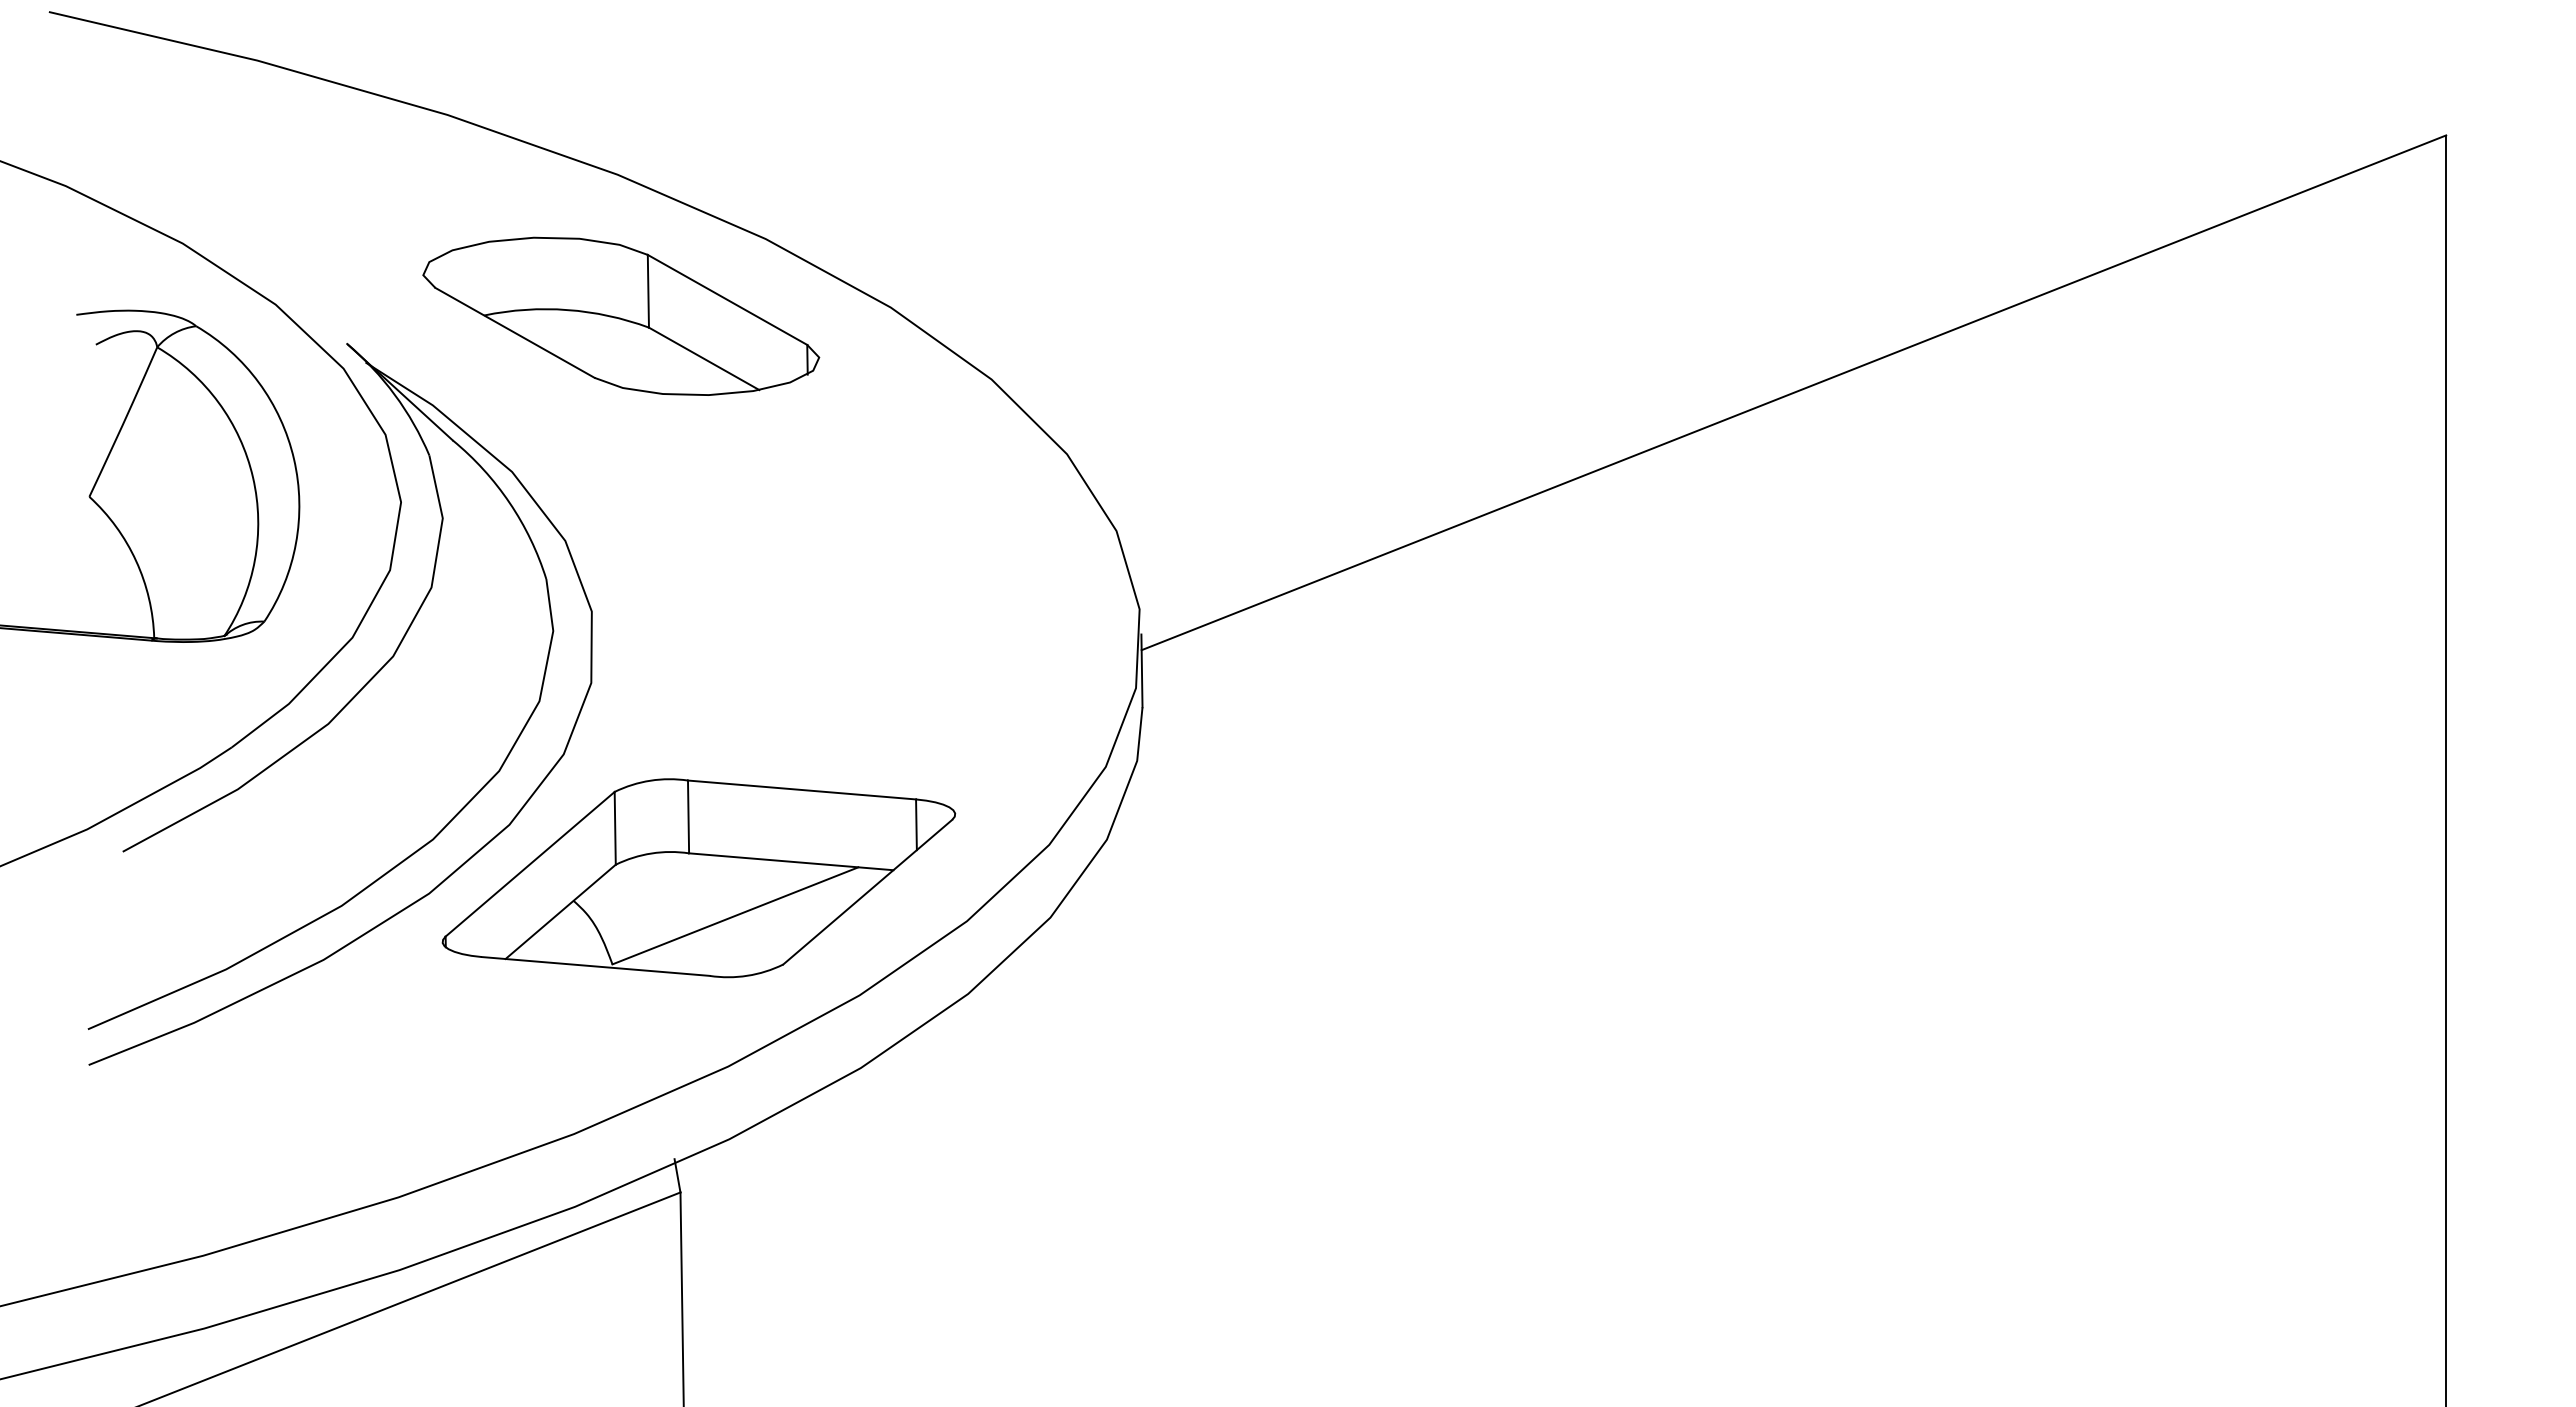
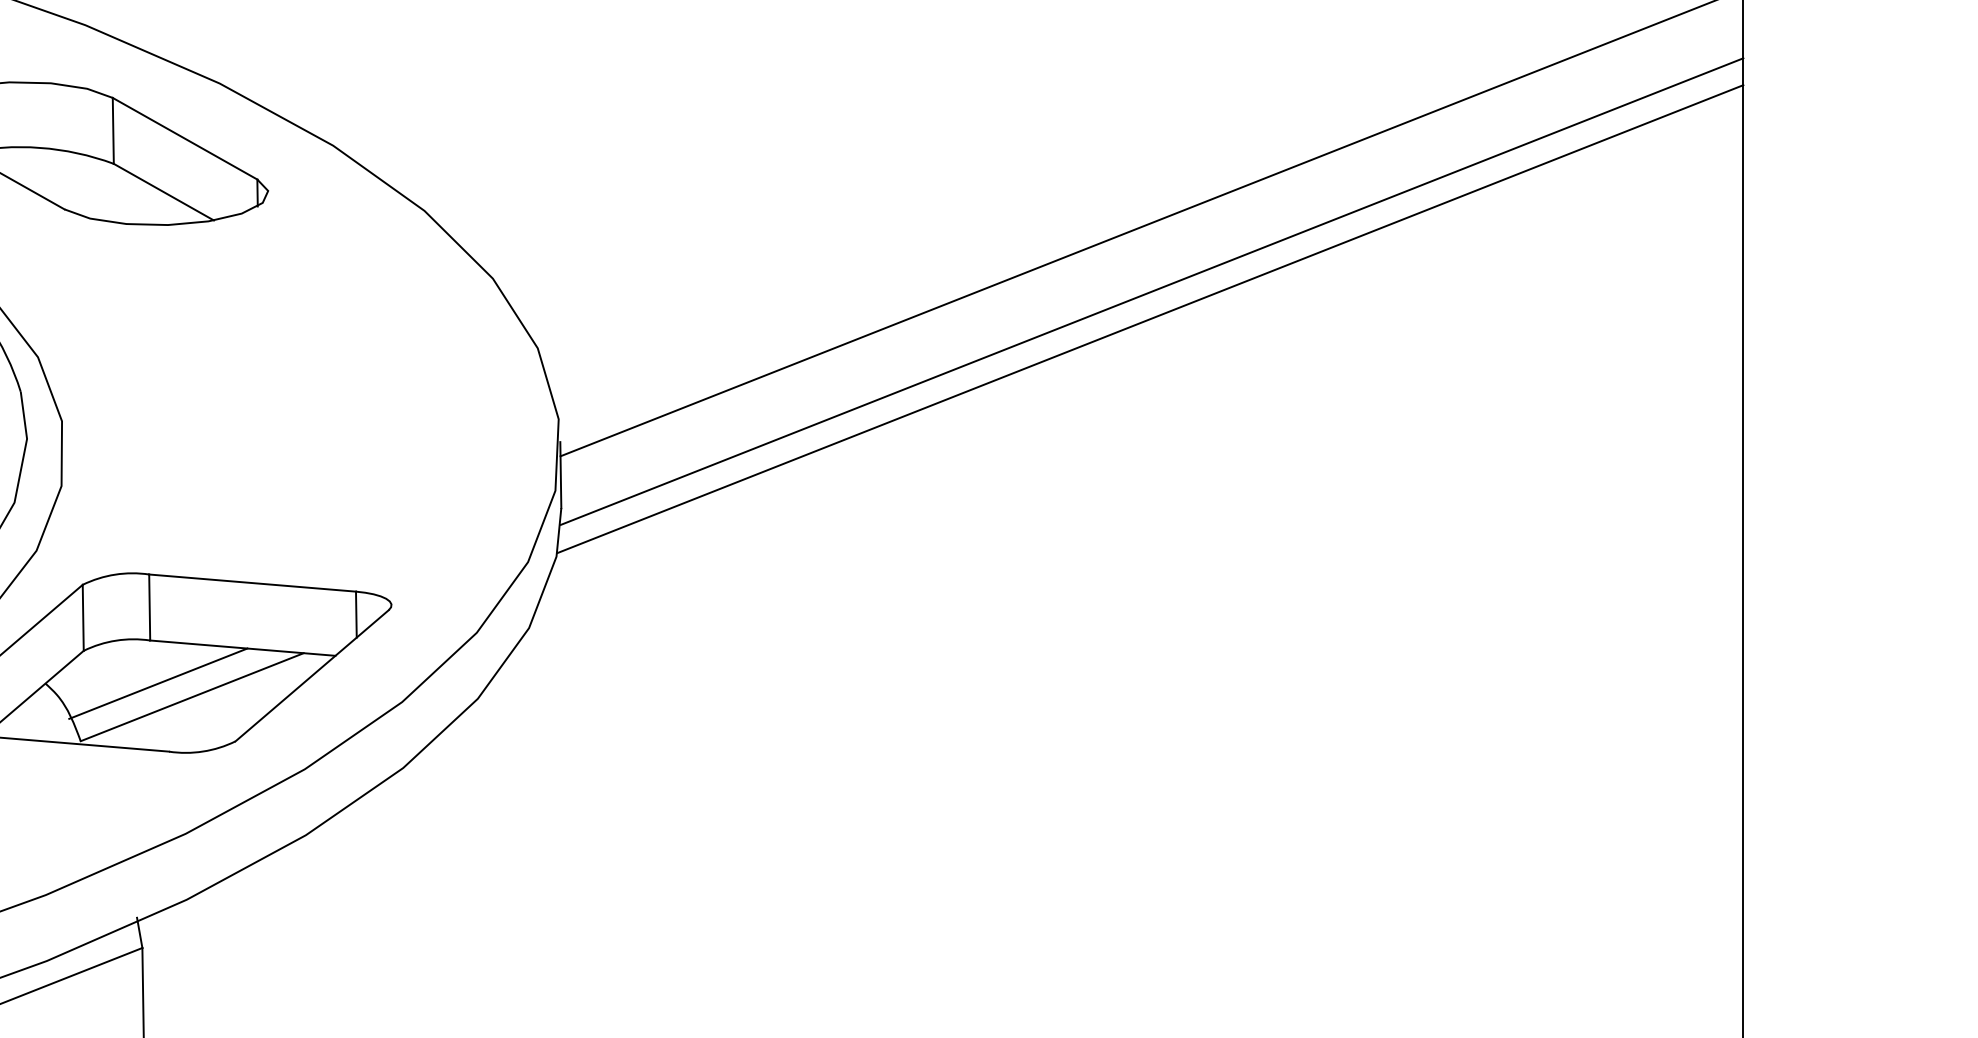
line: (1794, 468) -> (1152, 291), added
line: (1792, 498) -> (1150, 318), added
line: (697, 900) -> (157, 683), added

